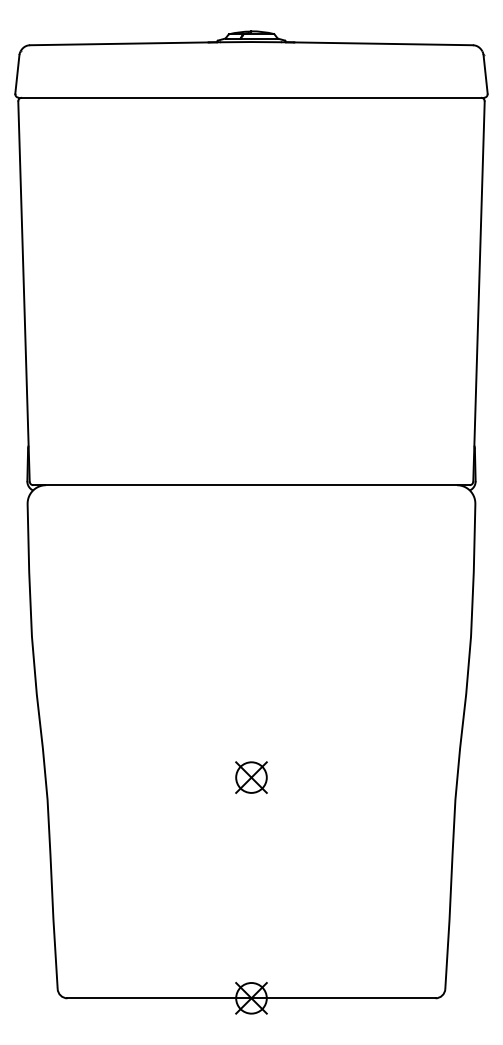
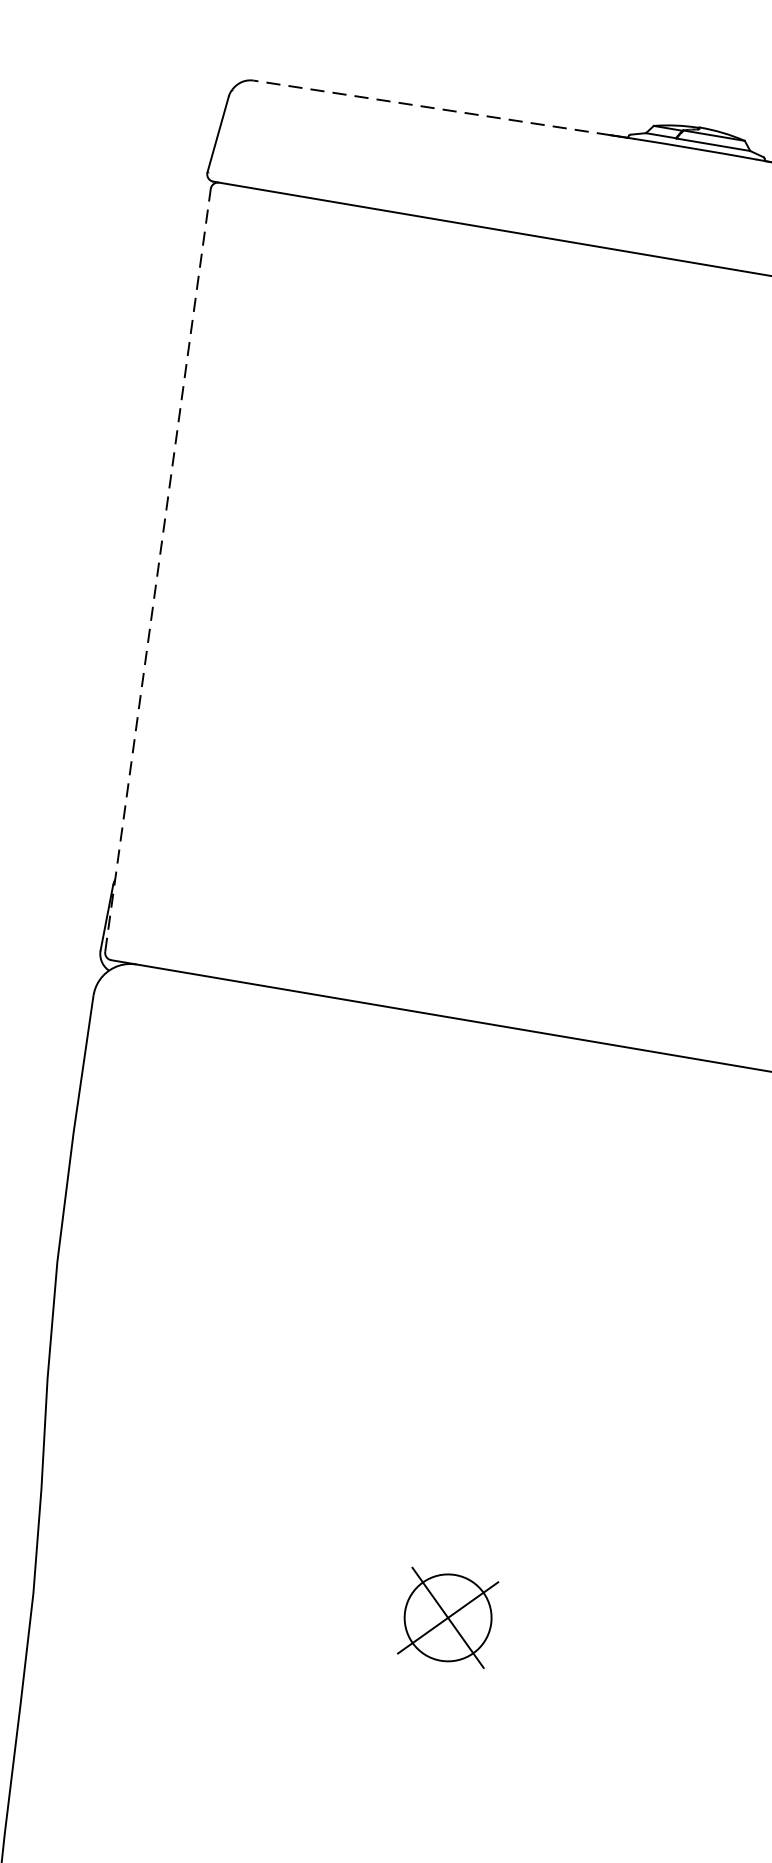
line: (118, 43) -> (430, 106), solid -> dashed
line: (23, 291) -> (157, 570), solid -> dashed
part: (251, 777) -> (448, 1617), size x1.4

